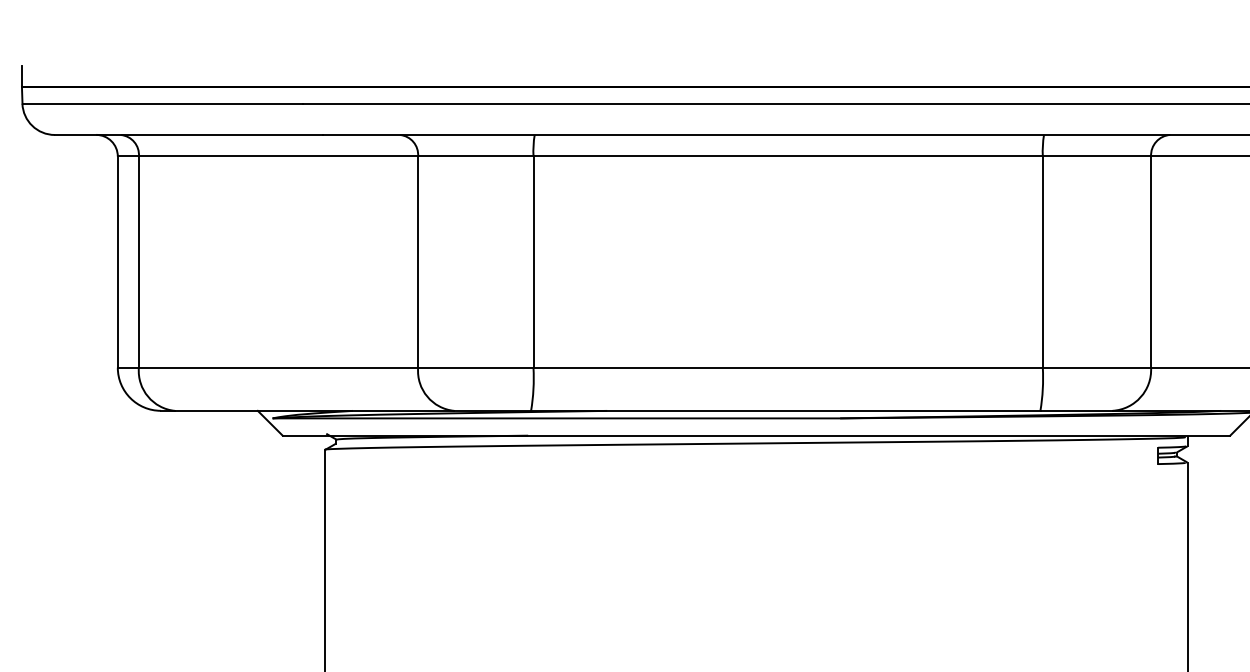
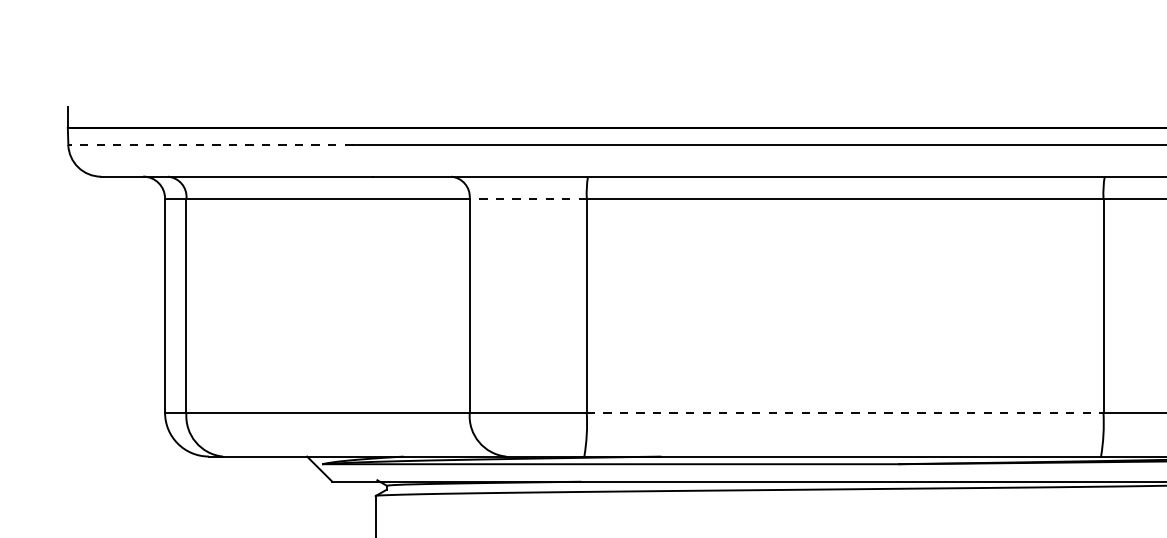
line: (162, 103) -> (210, 144), solid -> dashed
line: (475, 156) -> (527, 198), solid -> dashed
line: (788, 367) -> (845, 412), solid -> dashed

